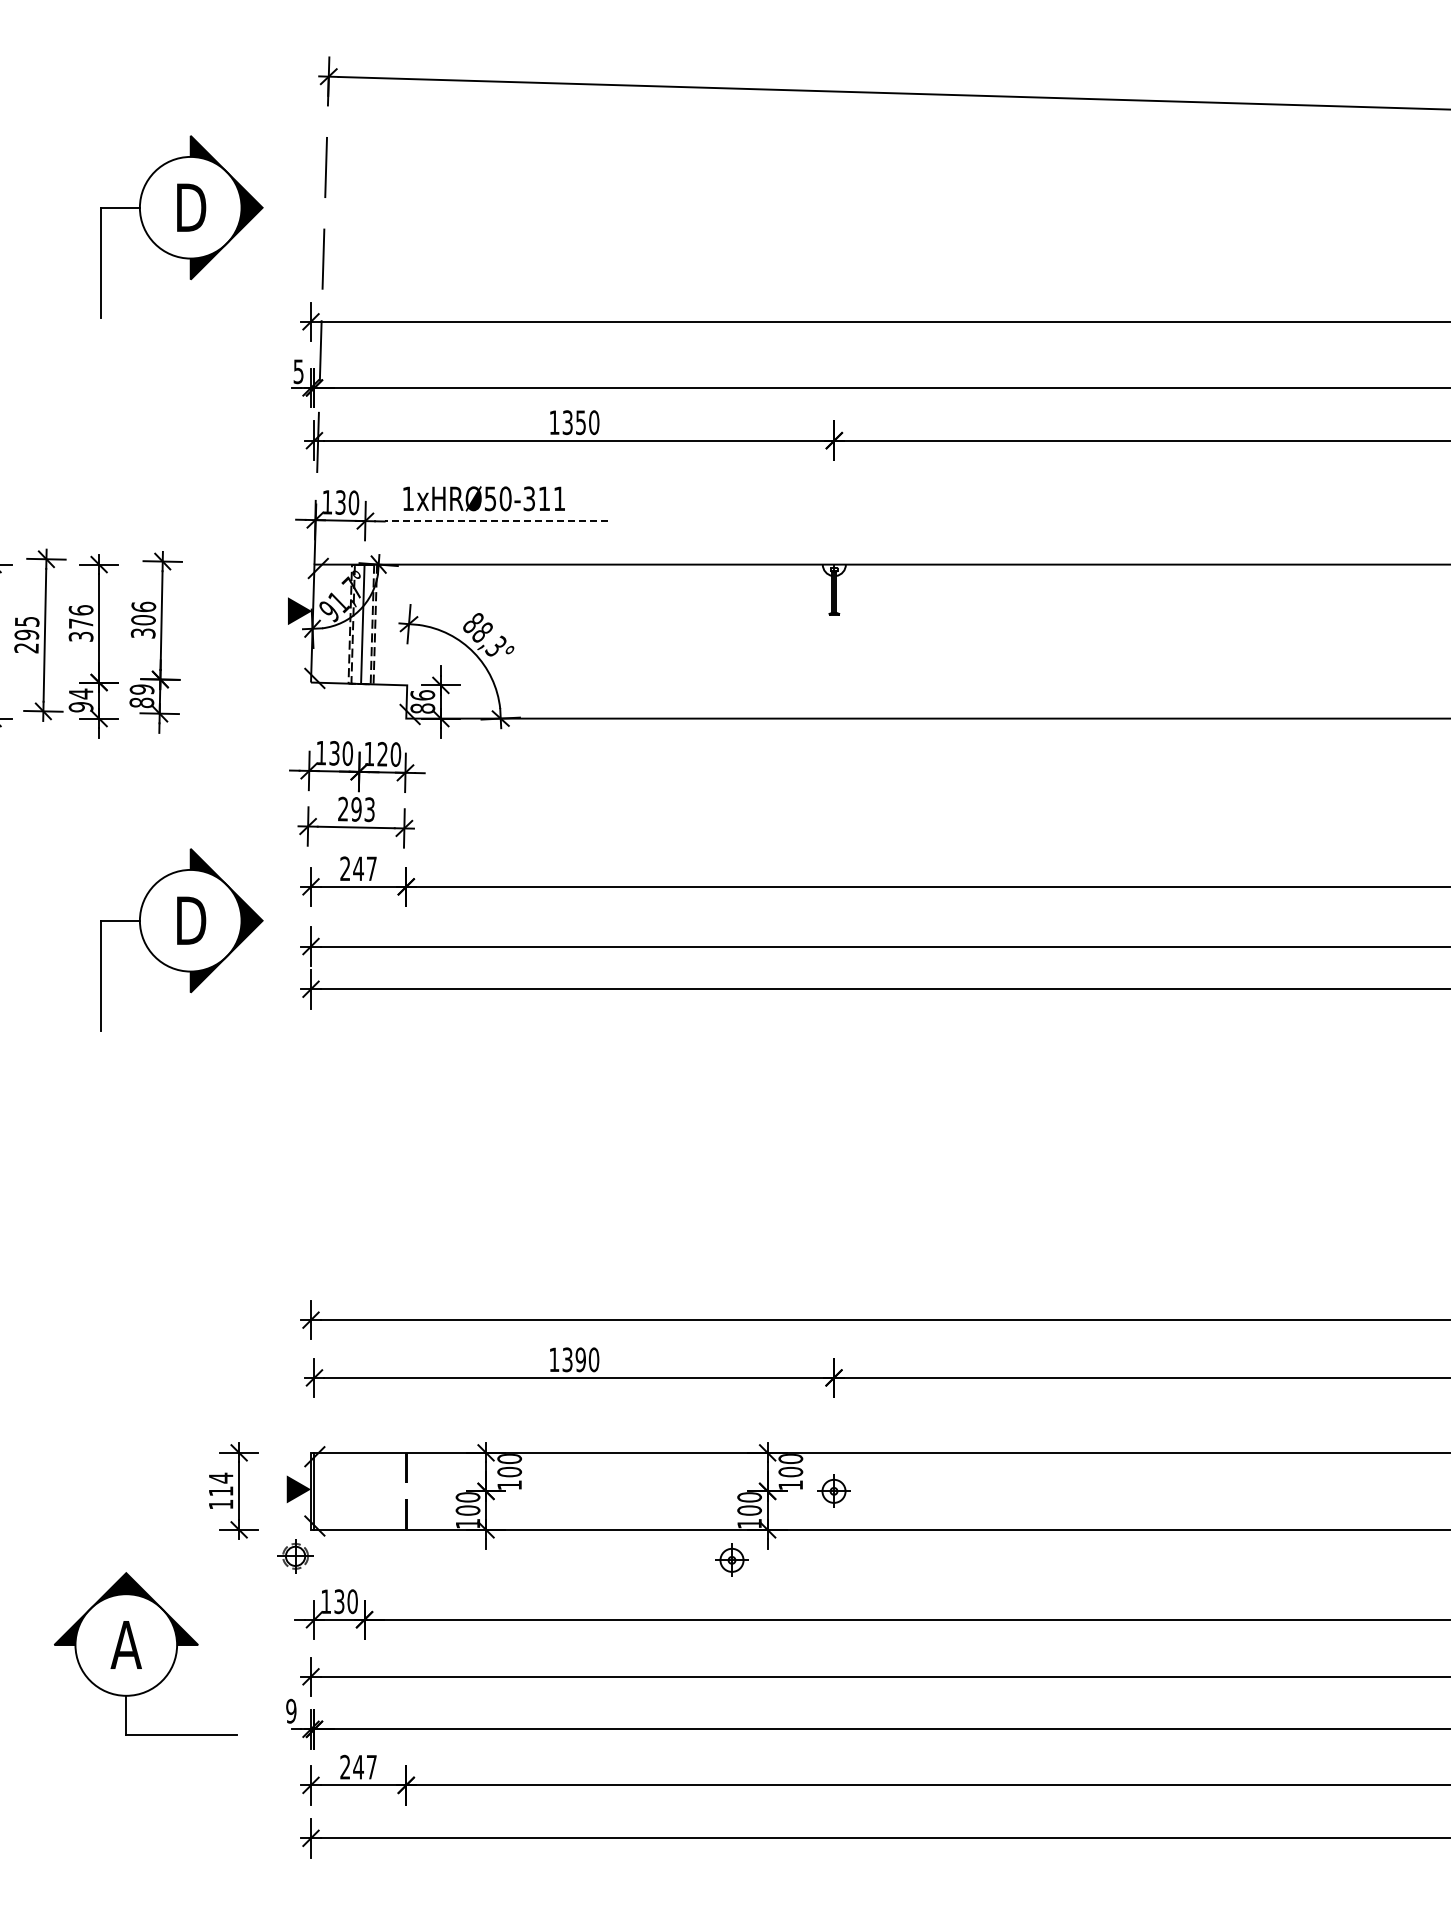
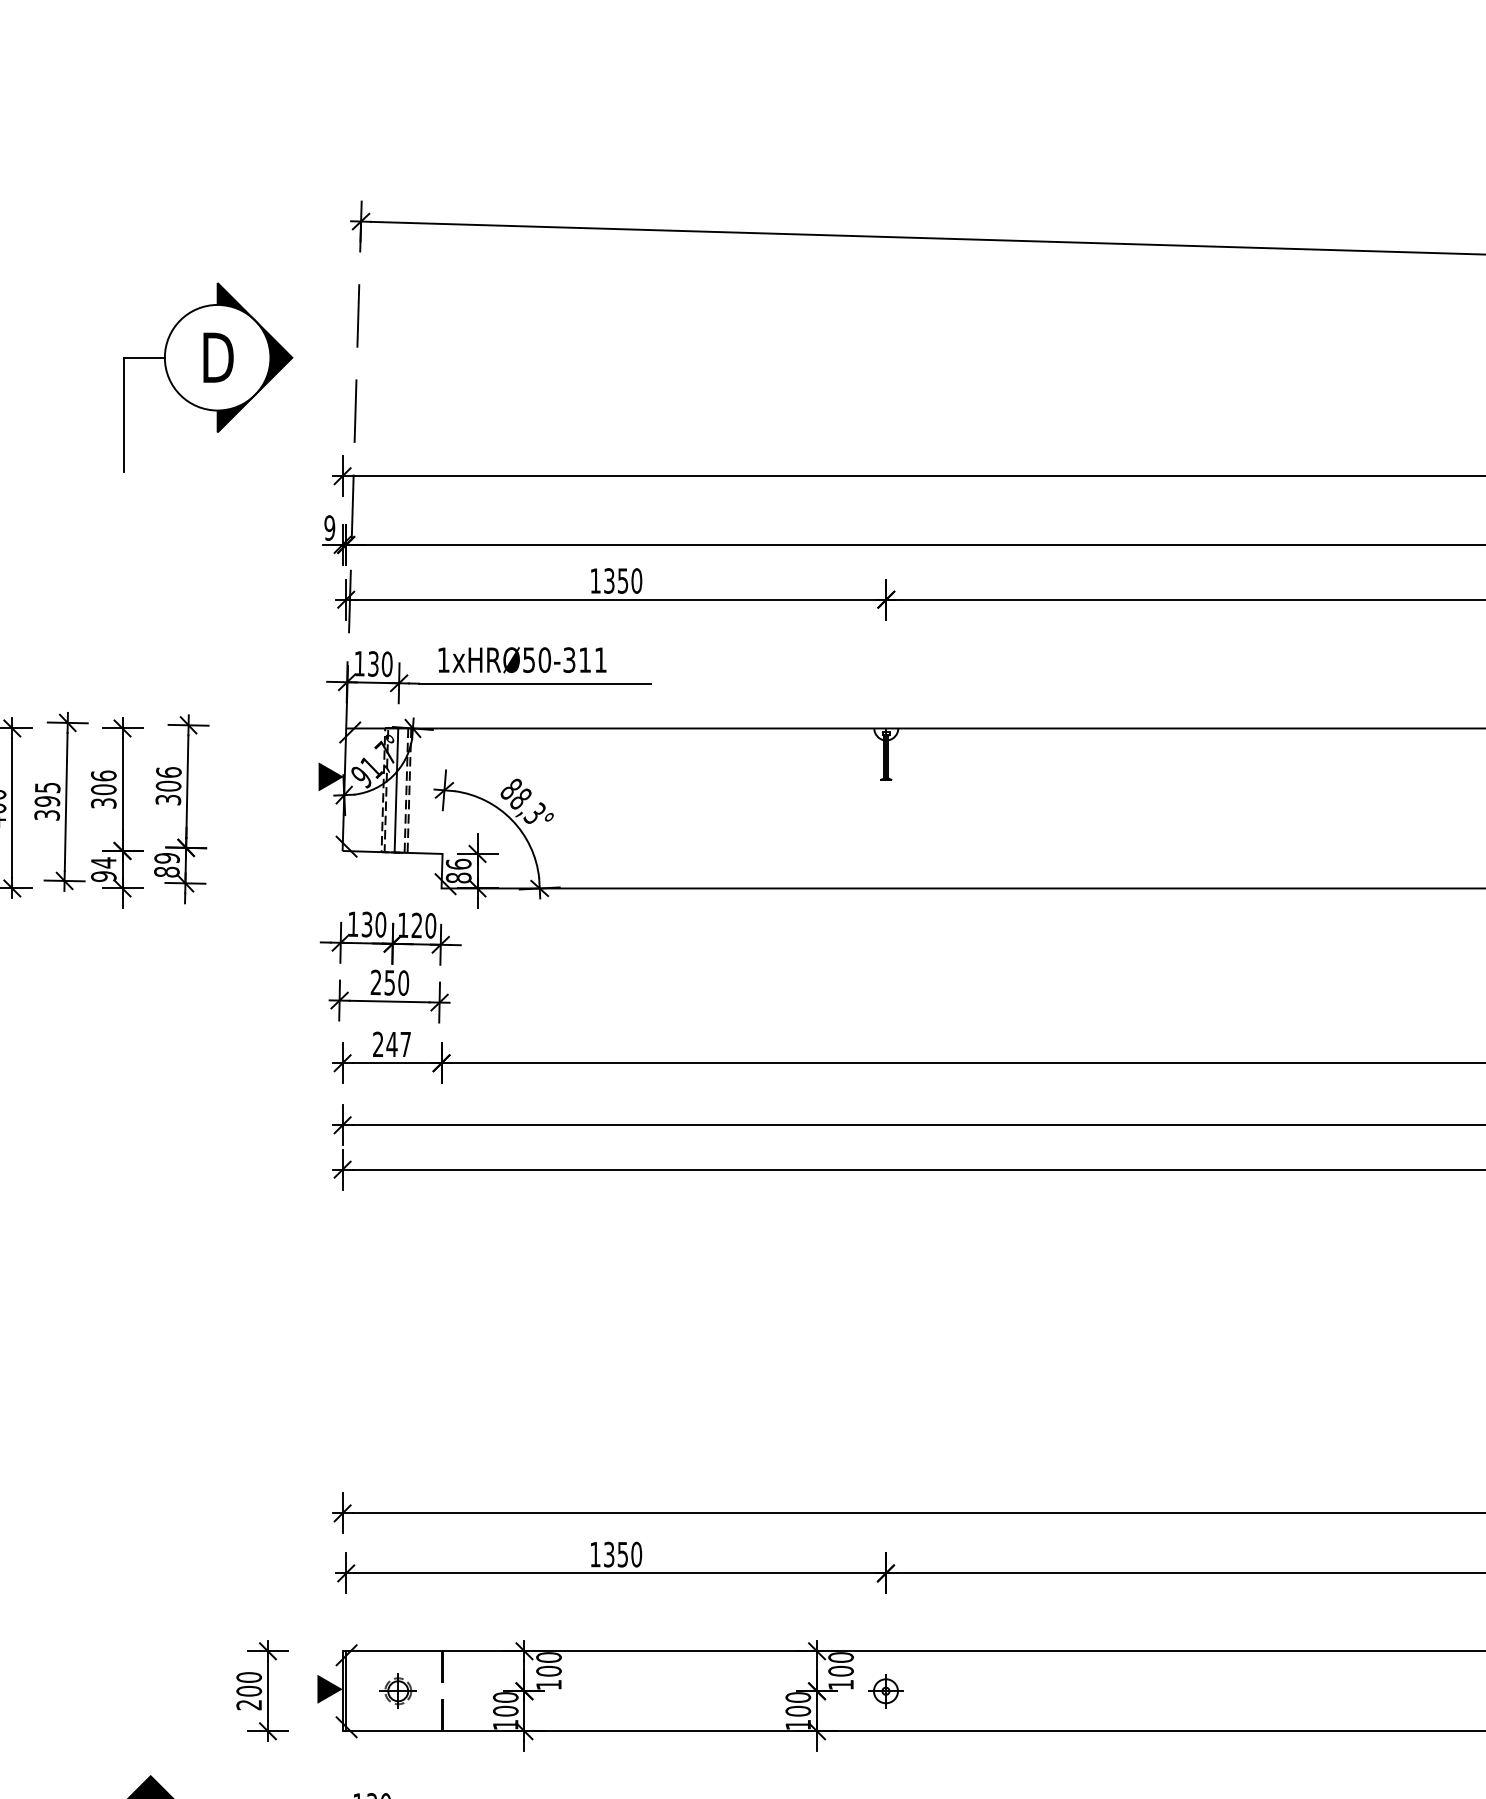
text: (298, 371) -> (329, 527), 5 -> 9
line: (496, 521) -> (535, 683), dashed -> solid
text: (80, 623) -> (103, 789), 376 -> 306
text: (26, 648) -> (47, 815), 295 -> 395
text: (362, 809) -> (396, 982), 293 -> 250
part: (181, 939) -> (208, 1117), removed
text: (580, 1359) -> (622, 1554), 1390 -> 1350
text: (220, 1490) -> (248, 1690), 114 -> 200
part: (295, 1556) -> (398, 1691), moved
part: (731, 1559) -> (779, 1762), removed

